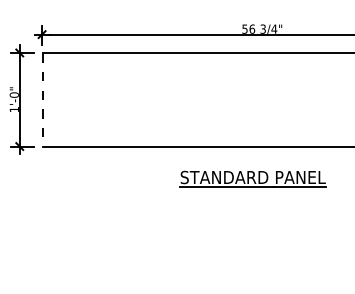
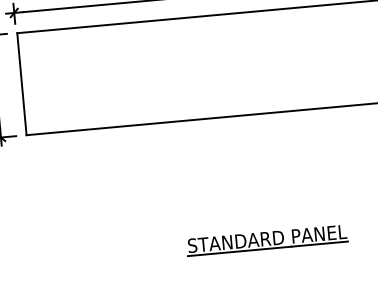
line: (43, 99) -> (22, 83), dashed -> solid
part: (252, 178) -> (266, 240), moved

